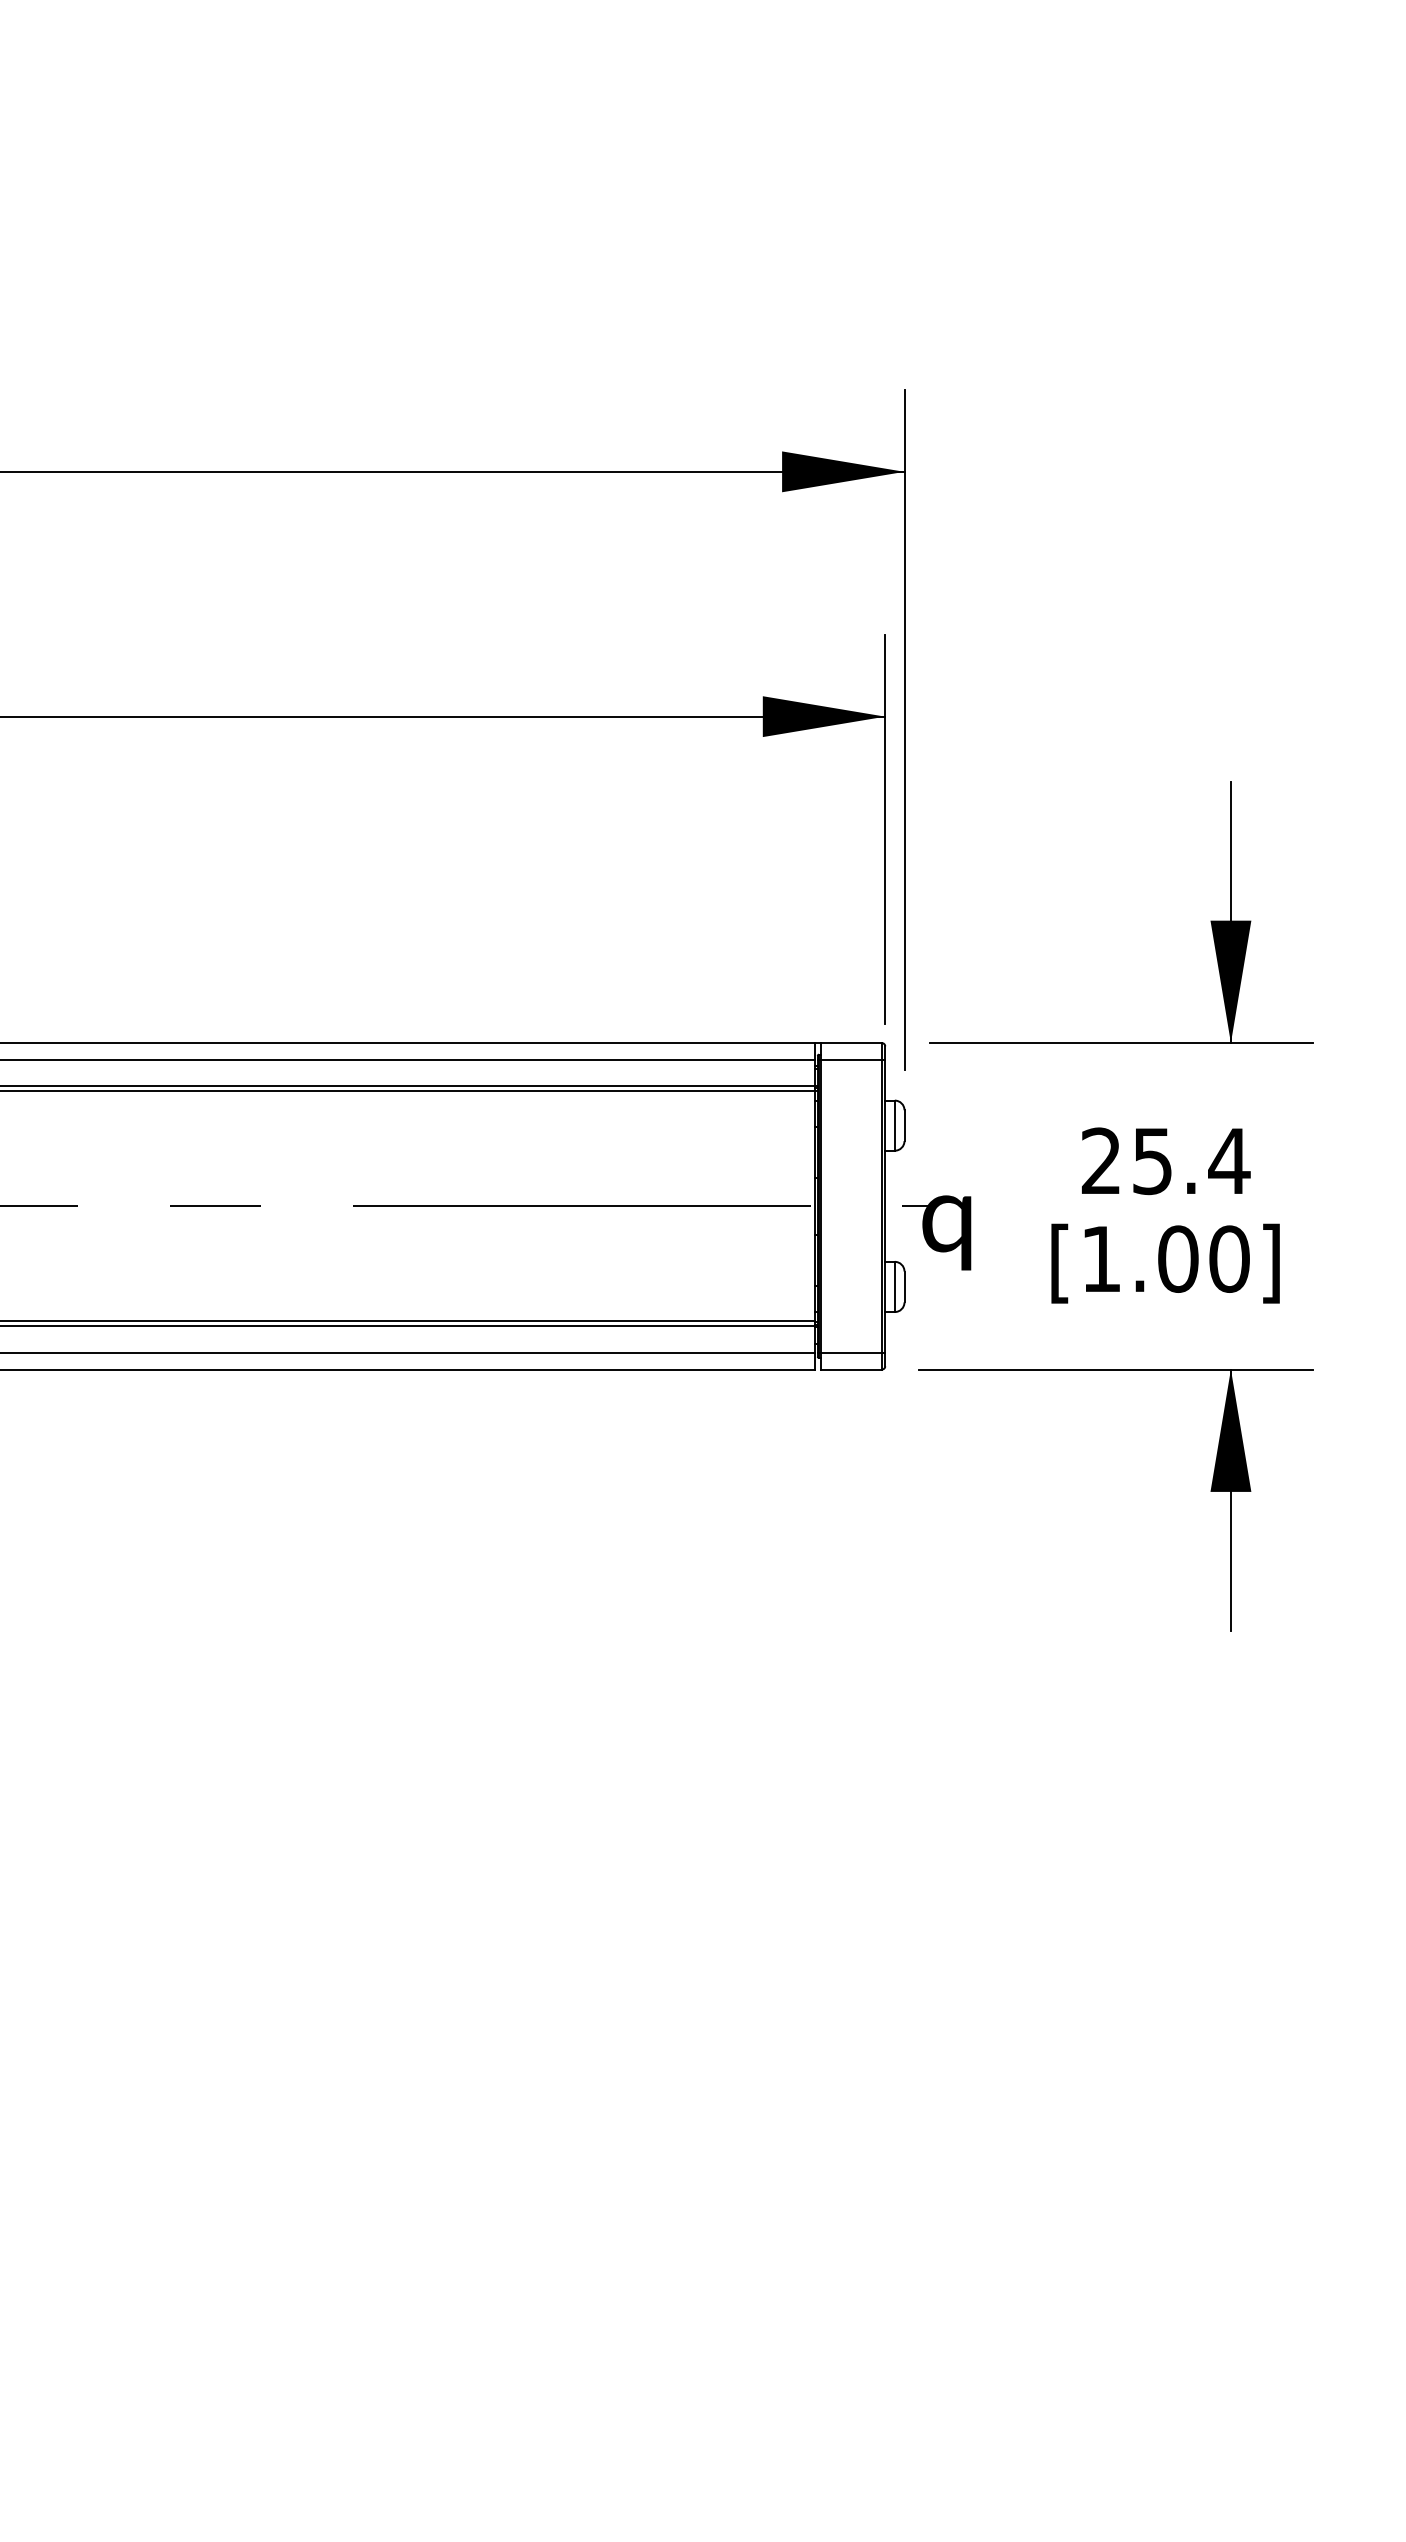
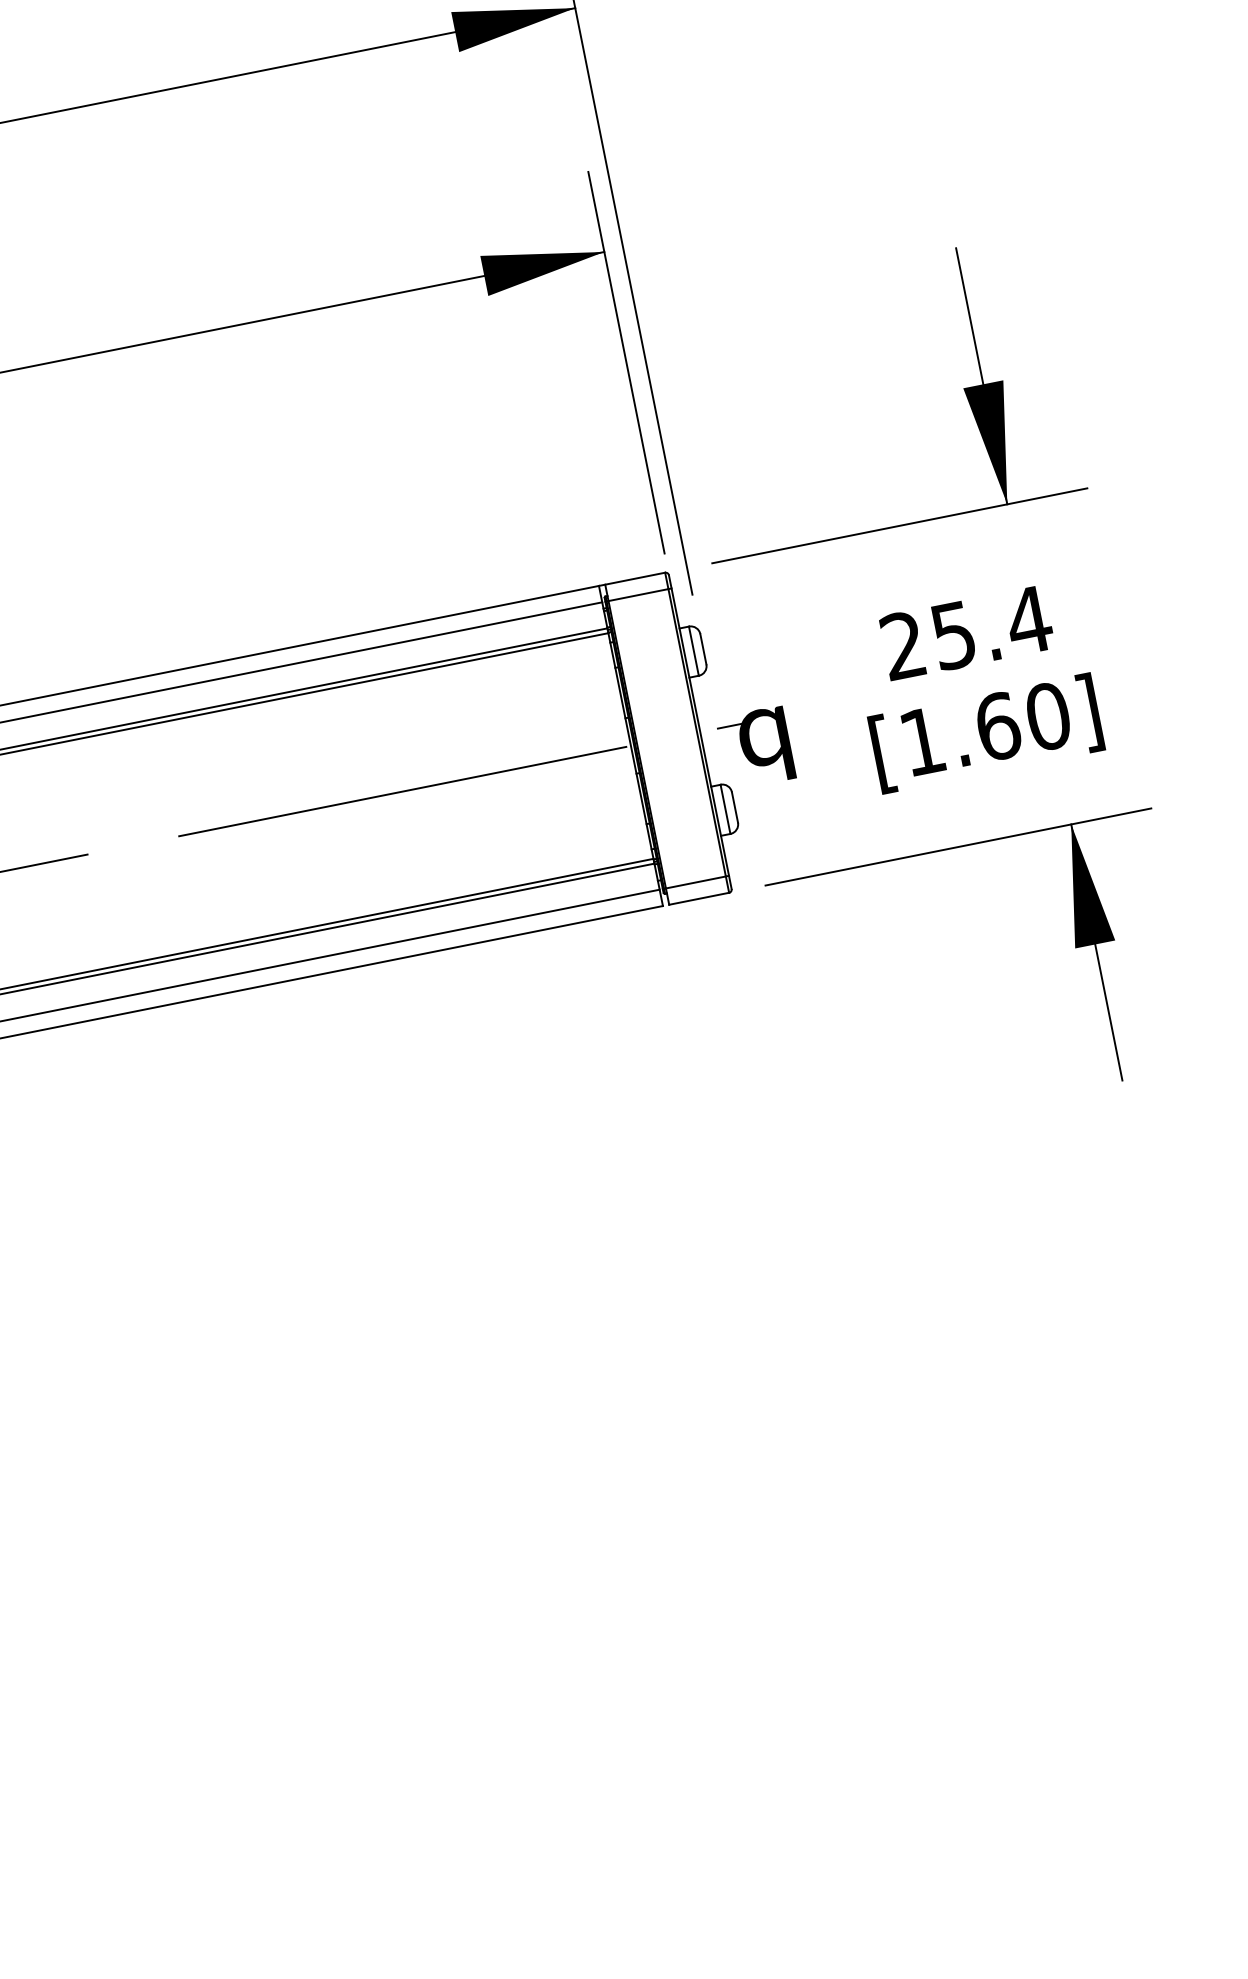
text: (1178, 1258) -> (998, 725), [1.00] -> [1.60]

